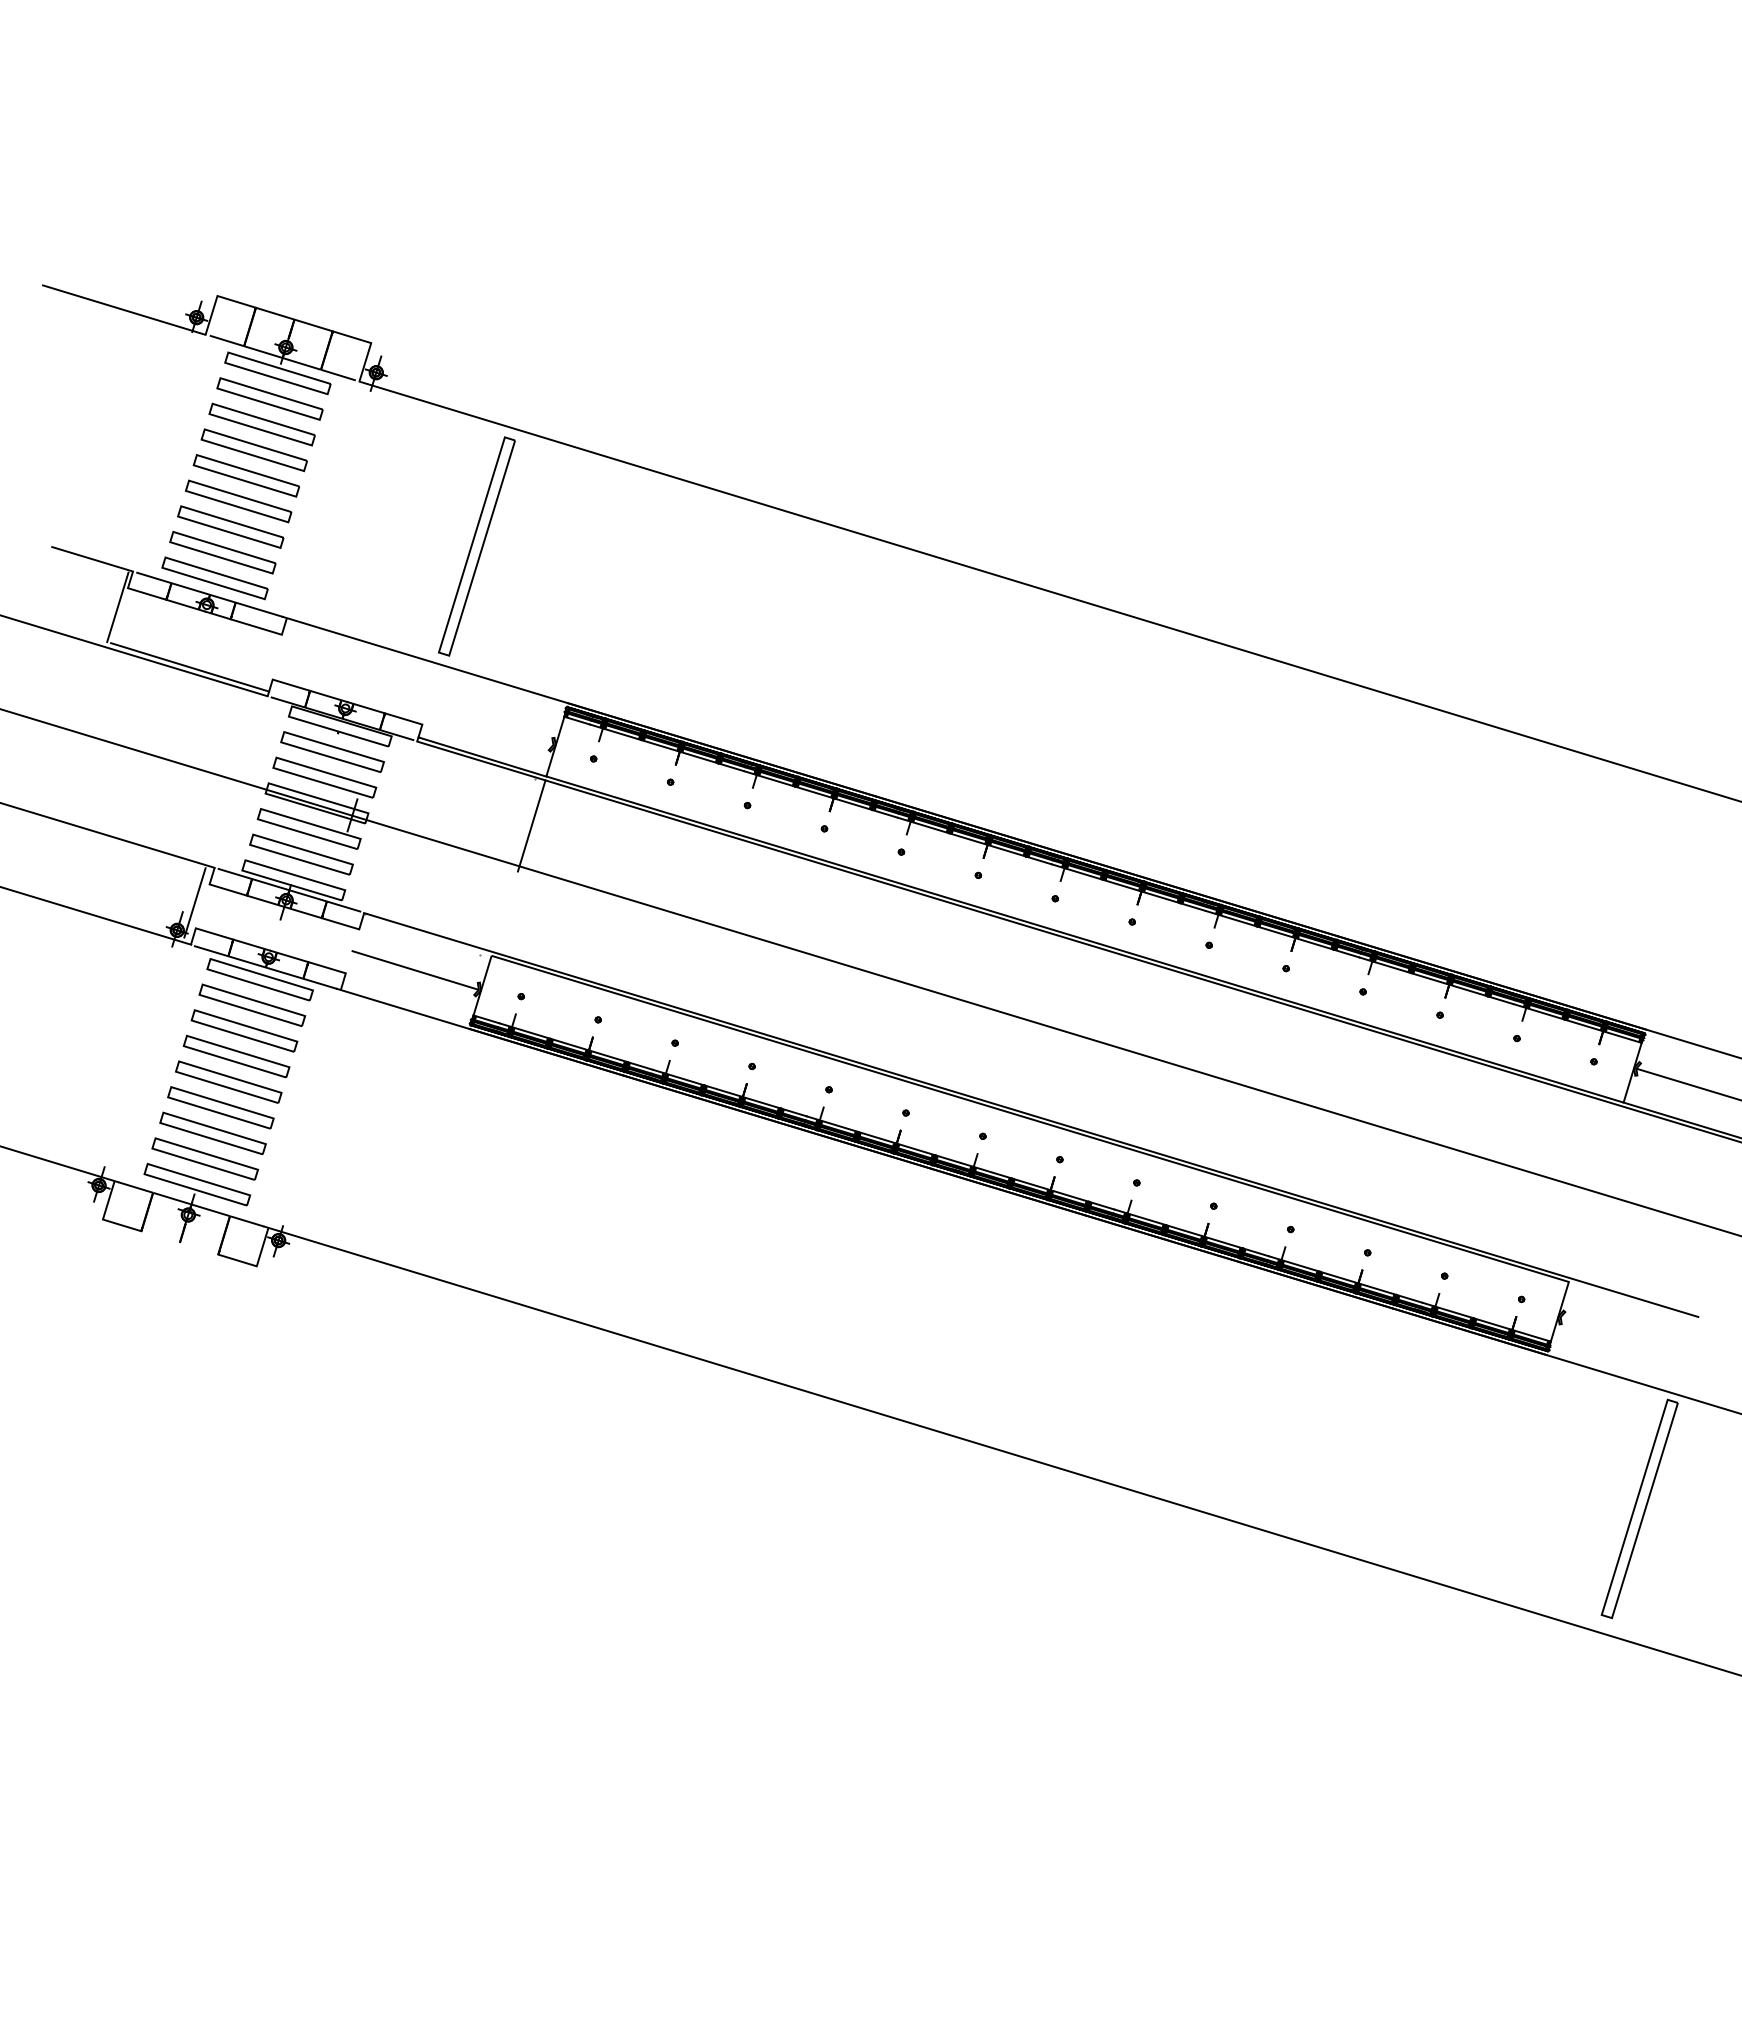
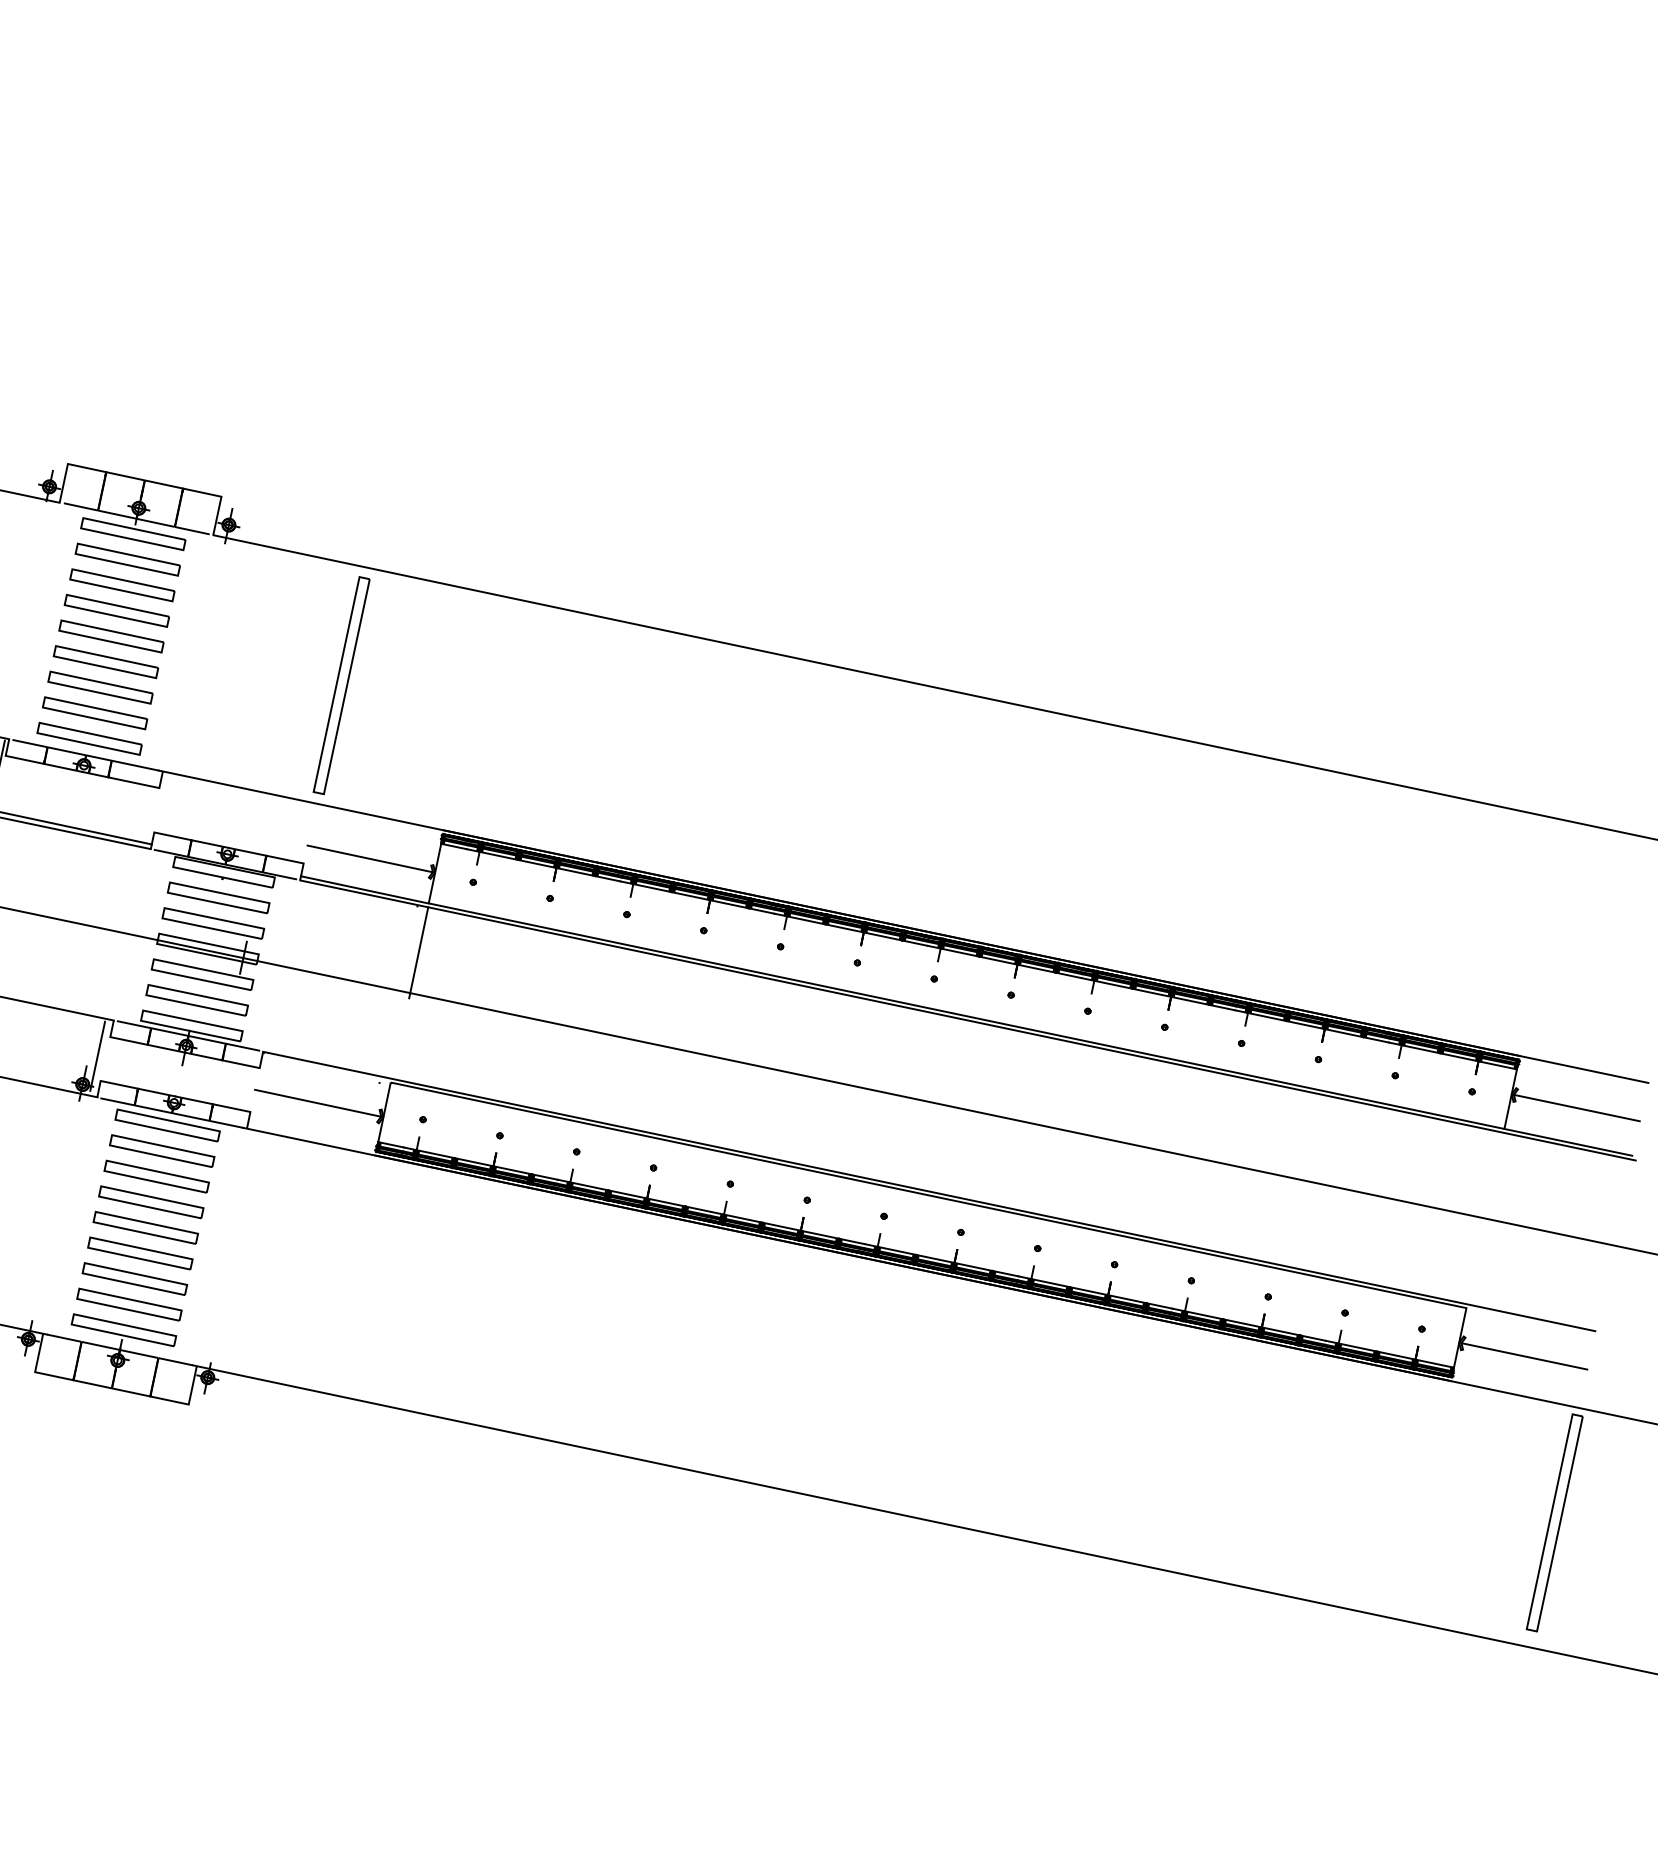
line: (490, 725) -> (370, 858), added
line: (179, 1242) -> (111, 1387), added
line: (1623, 1336) -> (1524, 1356), added

